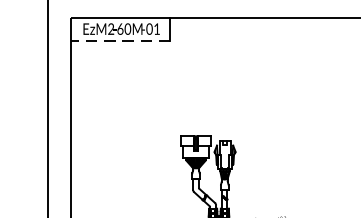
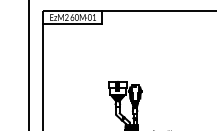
line: (120, 40) -> (72, 24), dashed -> solid

